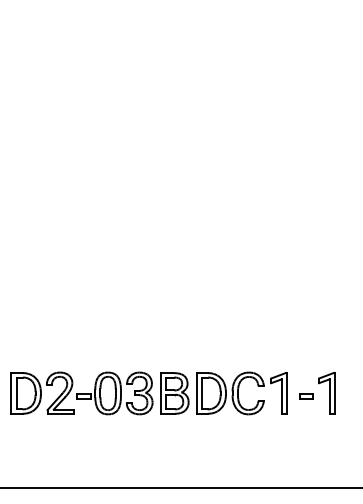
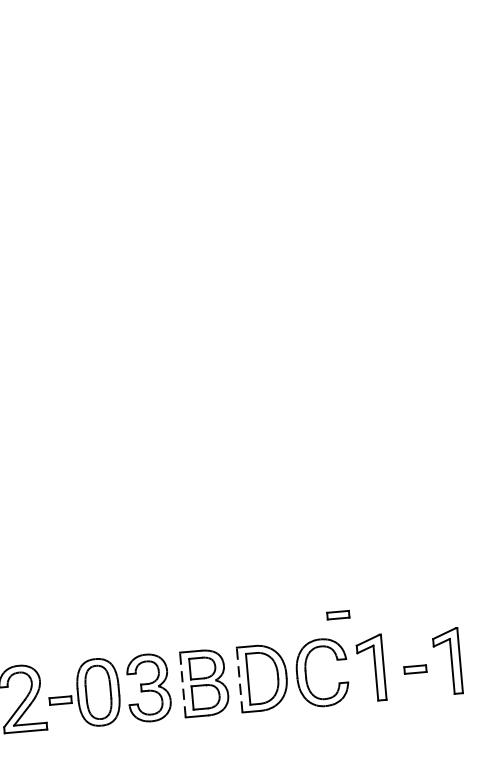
part: (261, 358) -> (338, 615), added
line: (160, 392) -> (181, 683), solid -> dashed
line: (196, 392) -> (239, 678), solid -> dashed

